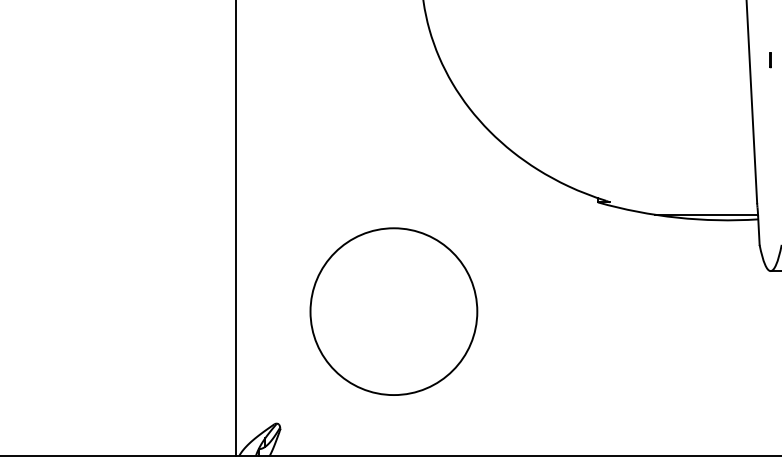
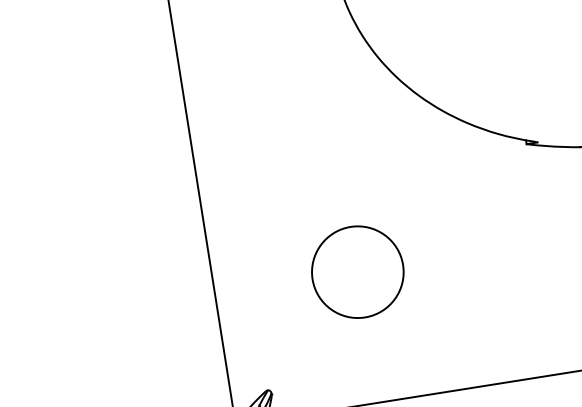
circle: (393, 311) -> (357, 272), size x0.6

